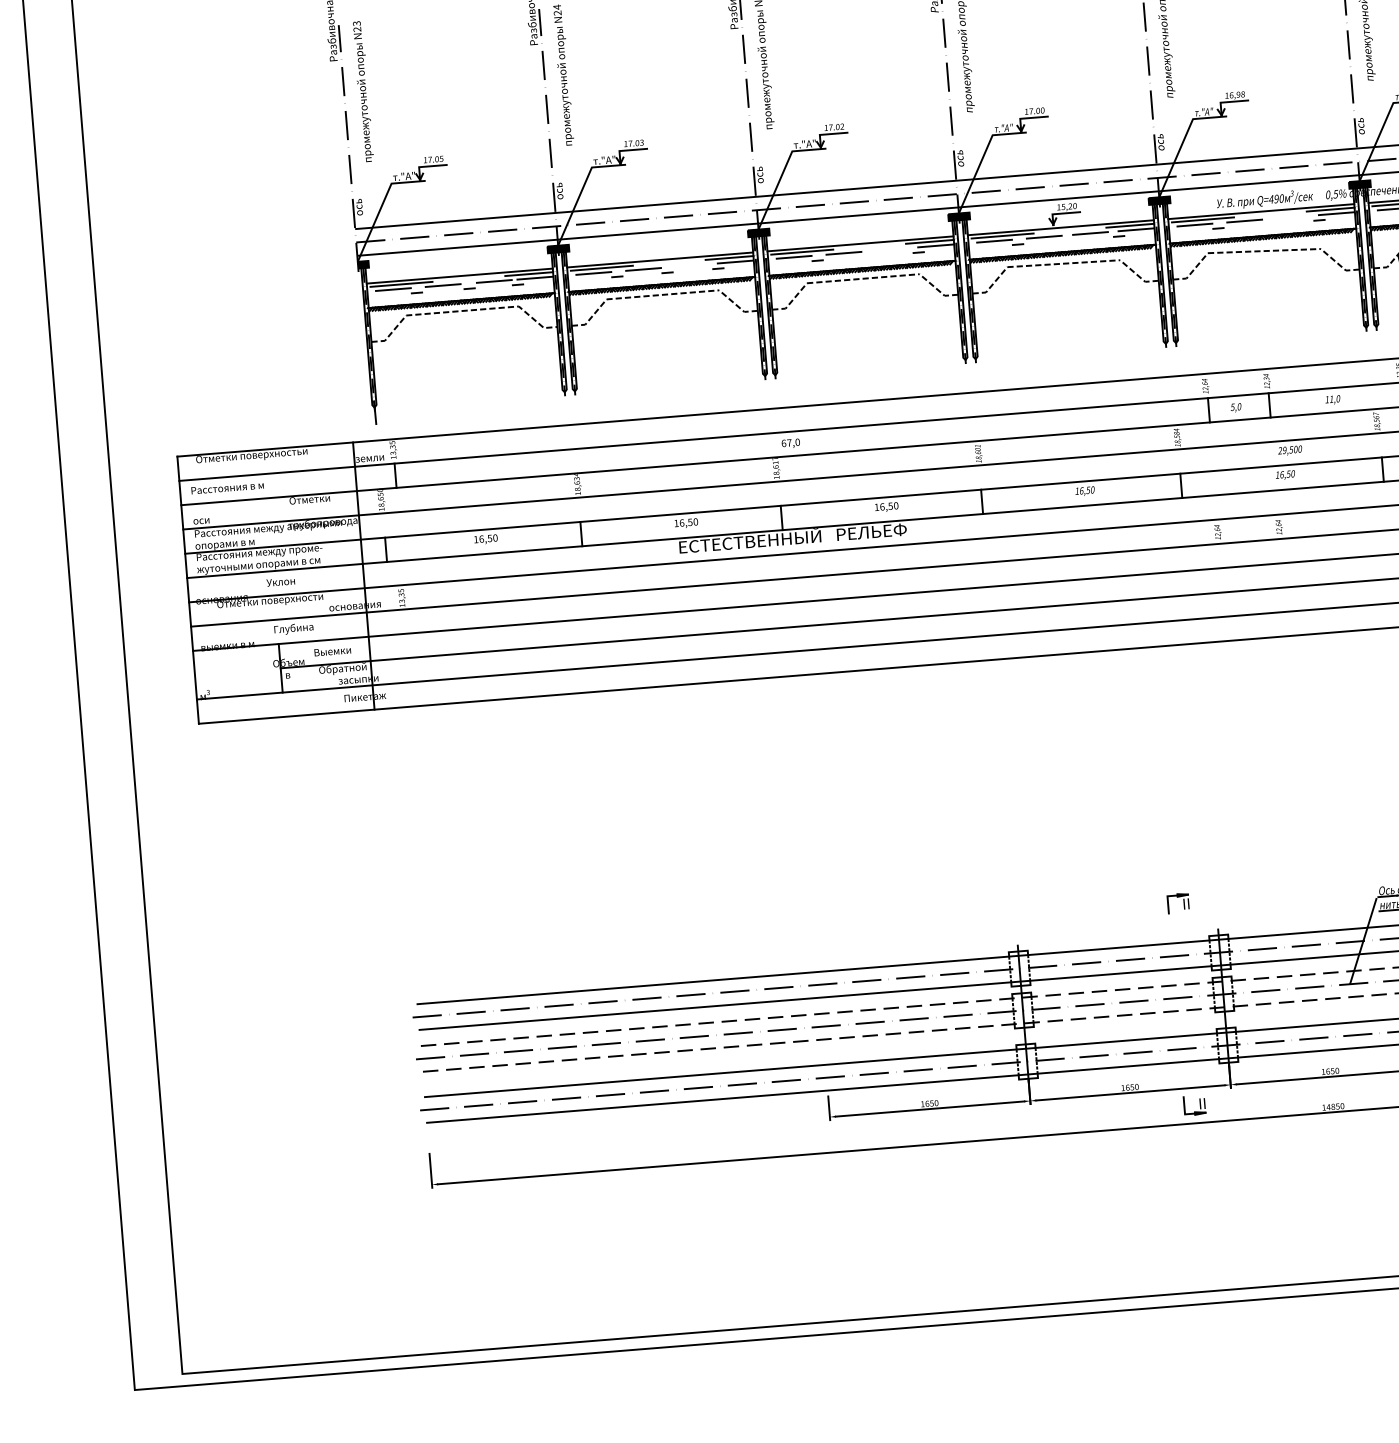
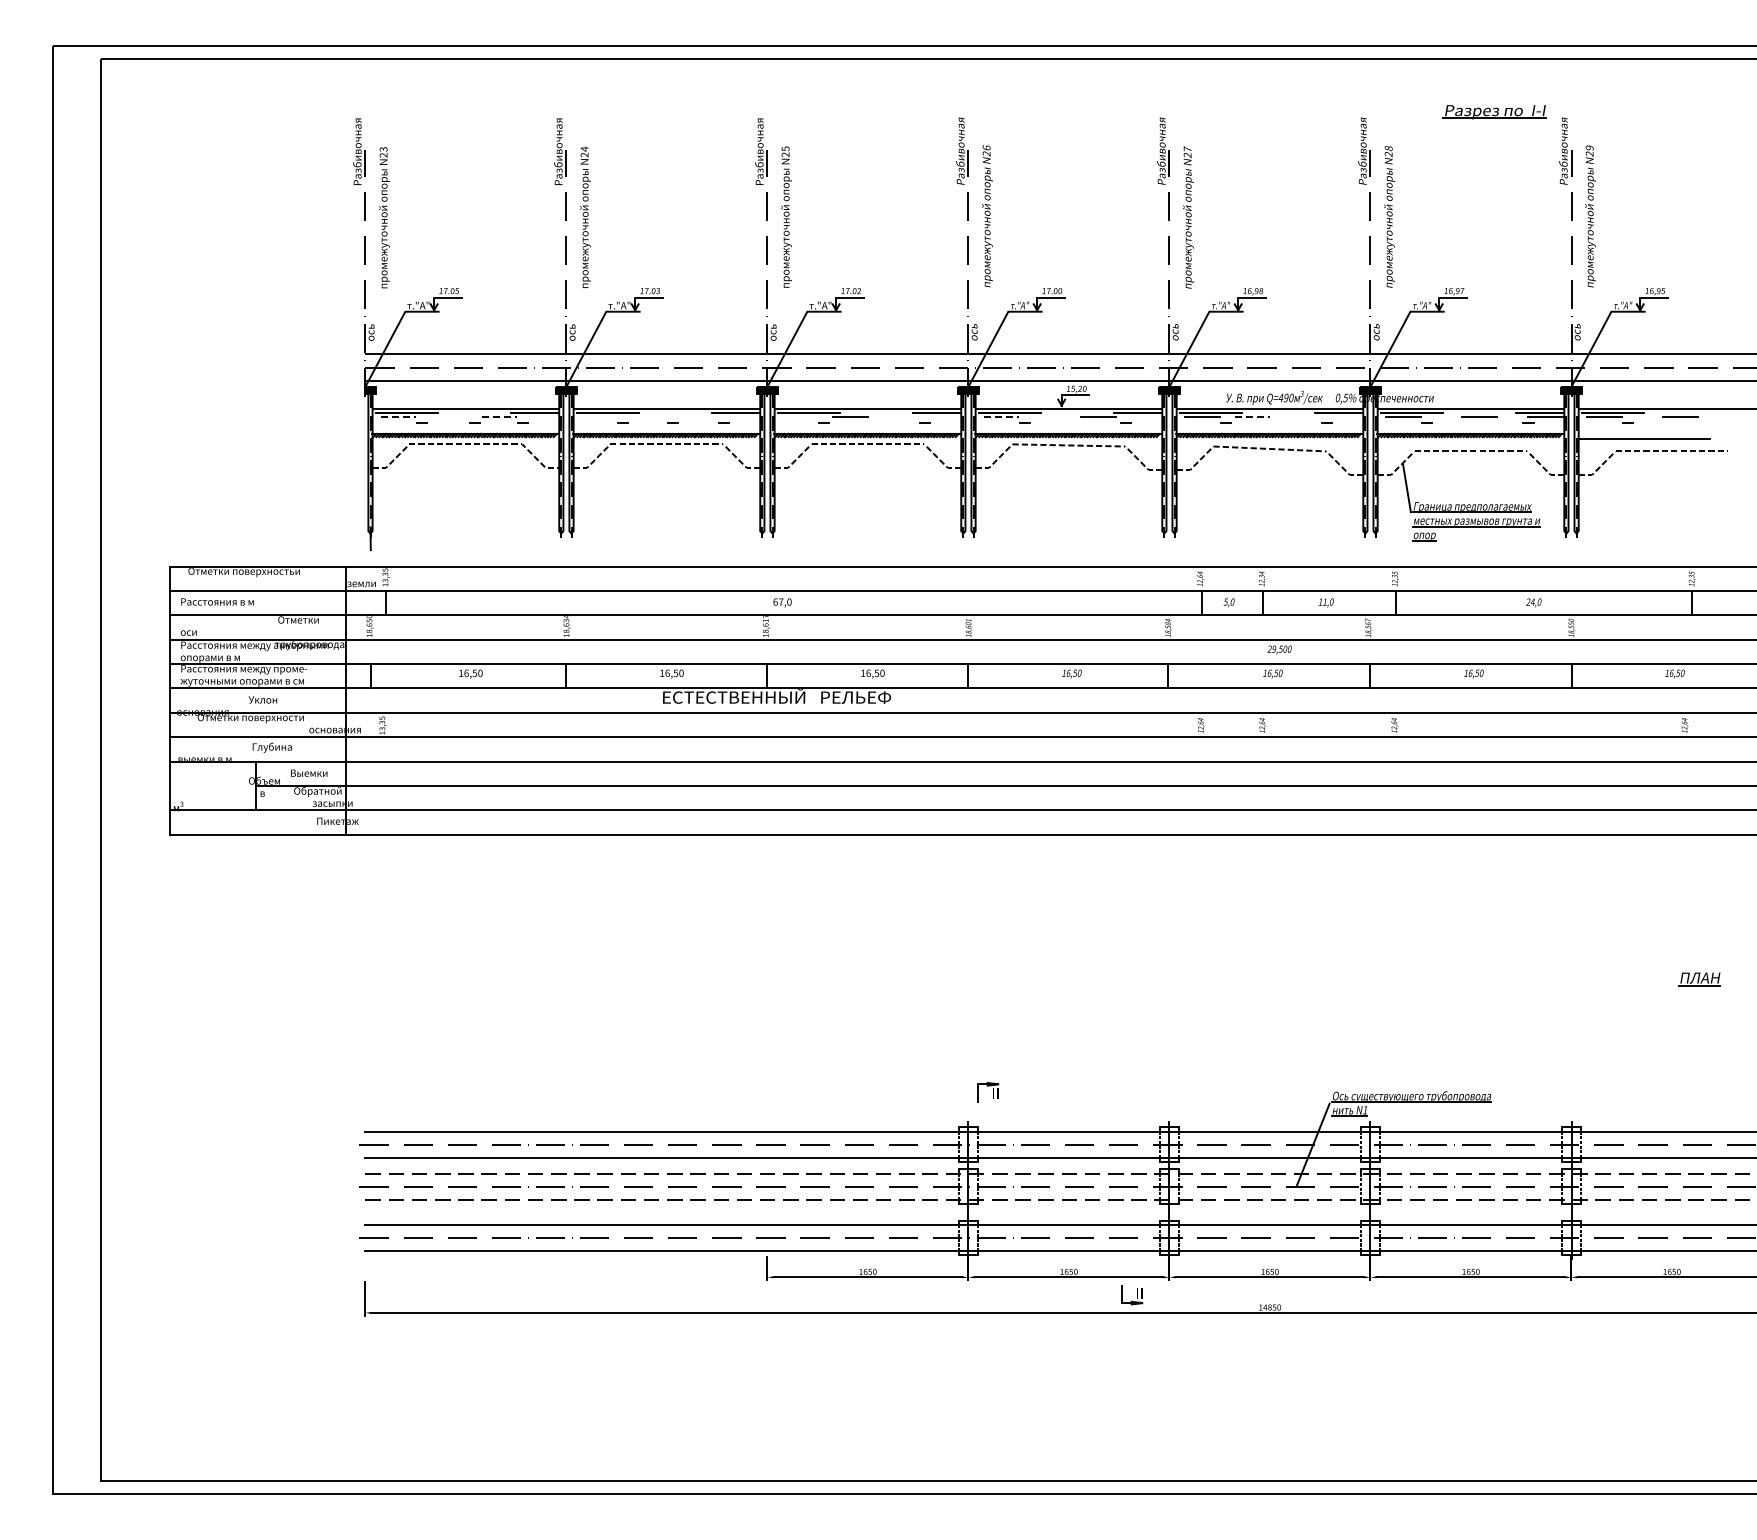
line: (1336, 213) -> (1344, 417), removed
line: (1245, 221) -> (1253, 417), solid -> dashed
line: (1135, 229) -> (1143, 417), removed
line: (1044, 237) -> (1051, 417), removed
line: (995, 241) -> (1002, 417), solid -> dashed
line: (935, 245) -> (942, 417), removed
line: (793, 257) -> (800, 417), removed
line: (735, 262) -> (741, 417), removed
line: (643, 269) -> (649, 417), removed
line: (593, 273) -> (599, 417), removed
line: (534, 278) -> (540, 417), removed
line: (494, 281) -> (500, 417), solid -> dashed
line: (443, 285) -> (448, 417), removed
line: (394, 289) -> (399, 417), solid -> dashed
part: (1179, 903) -> (988, 1092), moved

